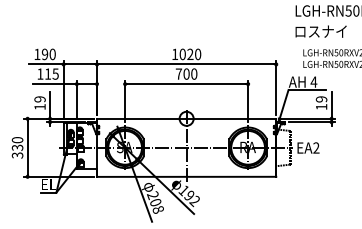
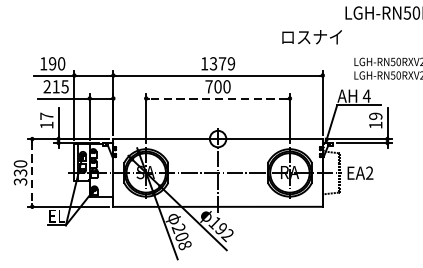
text: (320, 31) -> (311, 37), moved
text: (190, 54) -> (222, 63), 1020 -> 1379
text: (40, 73) -> (47, 86), 115 -> 215
line: (186, 84) -> (217, 98), solid -> dashed
text: (39, 99) -> (46, 116), 19 -> 17
line: (27, 147) -> (32, 172), solid -> dashed

